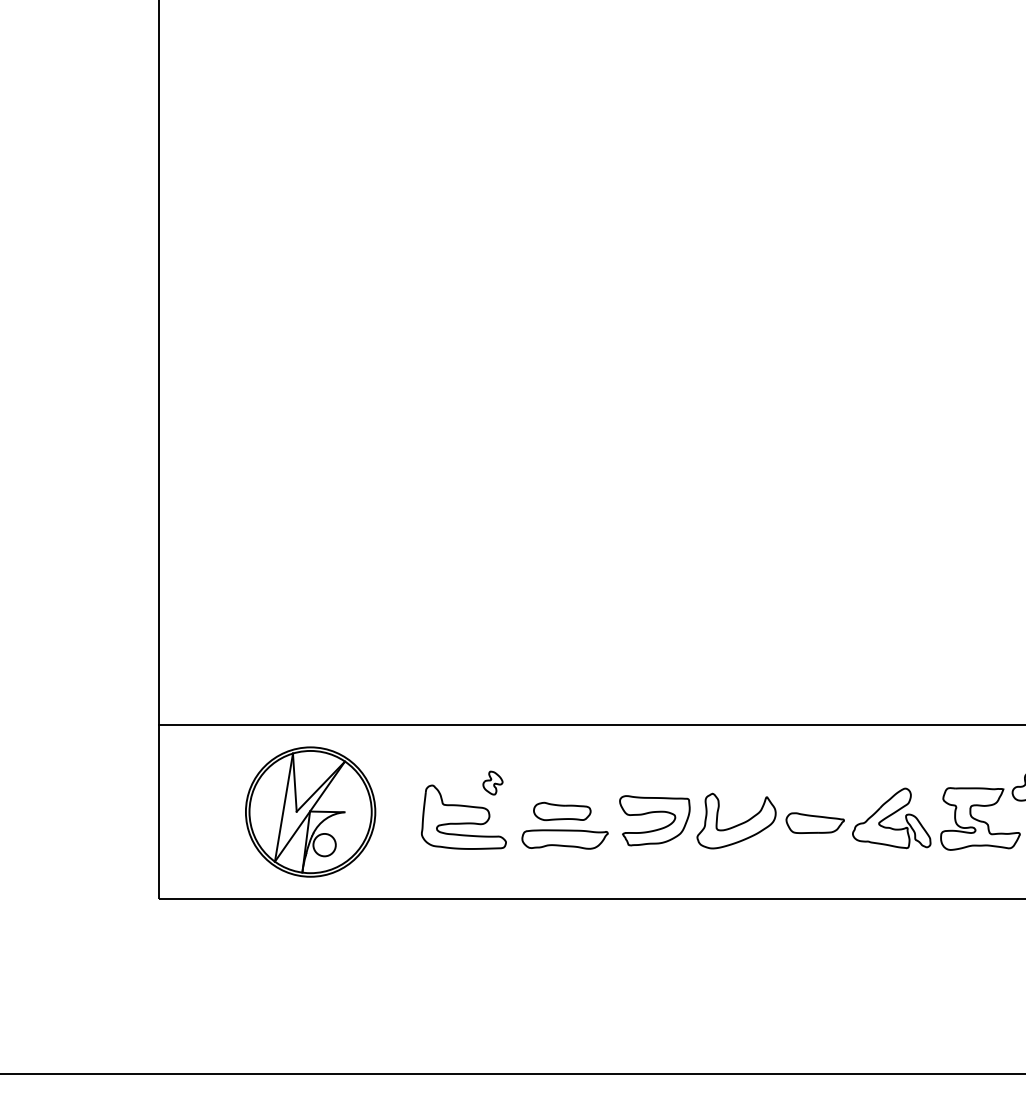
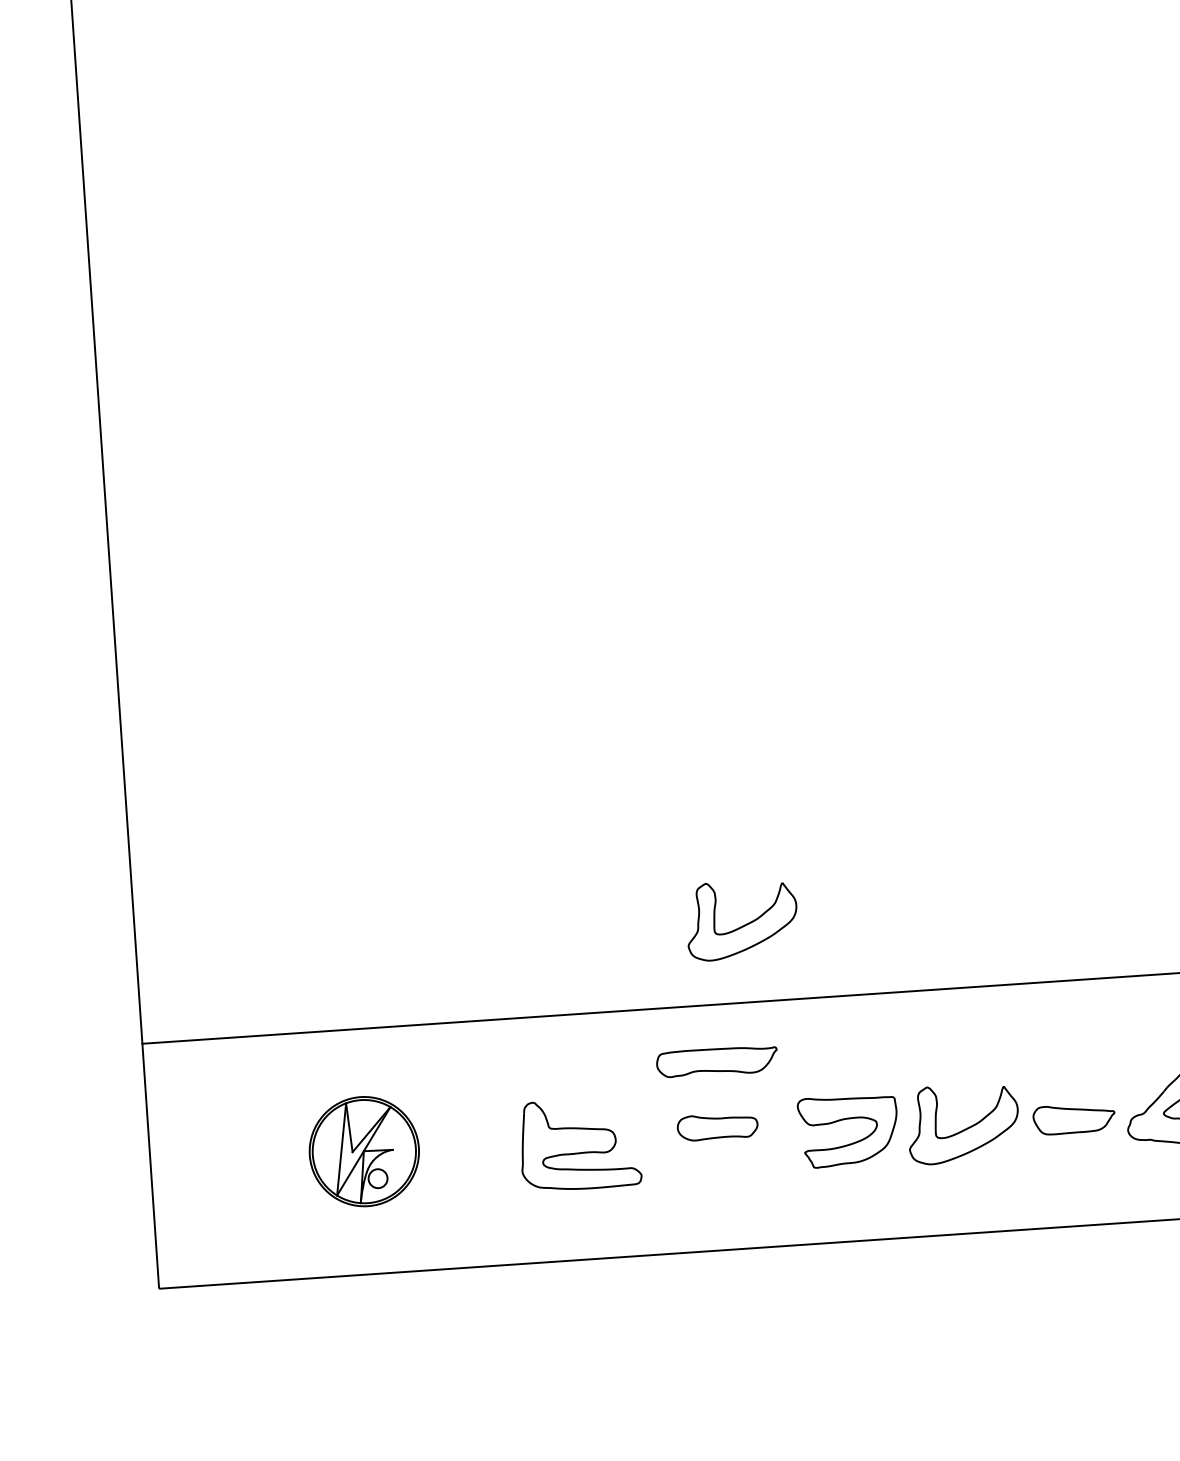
part: (589, 665) -> (741, 919), added
curve: (493, 783) -> (618, 1094), removed
part: (310, 811) -> (363, 1150), size x0.6
part: (564, 839) -> (716, 1061), moved

